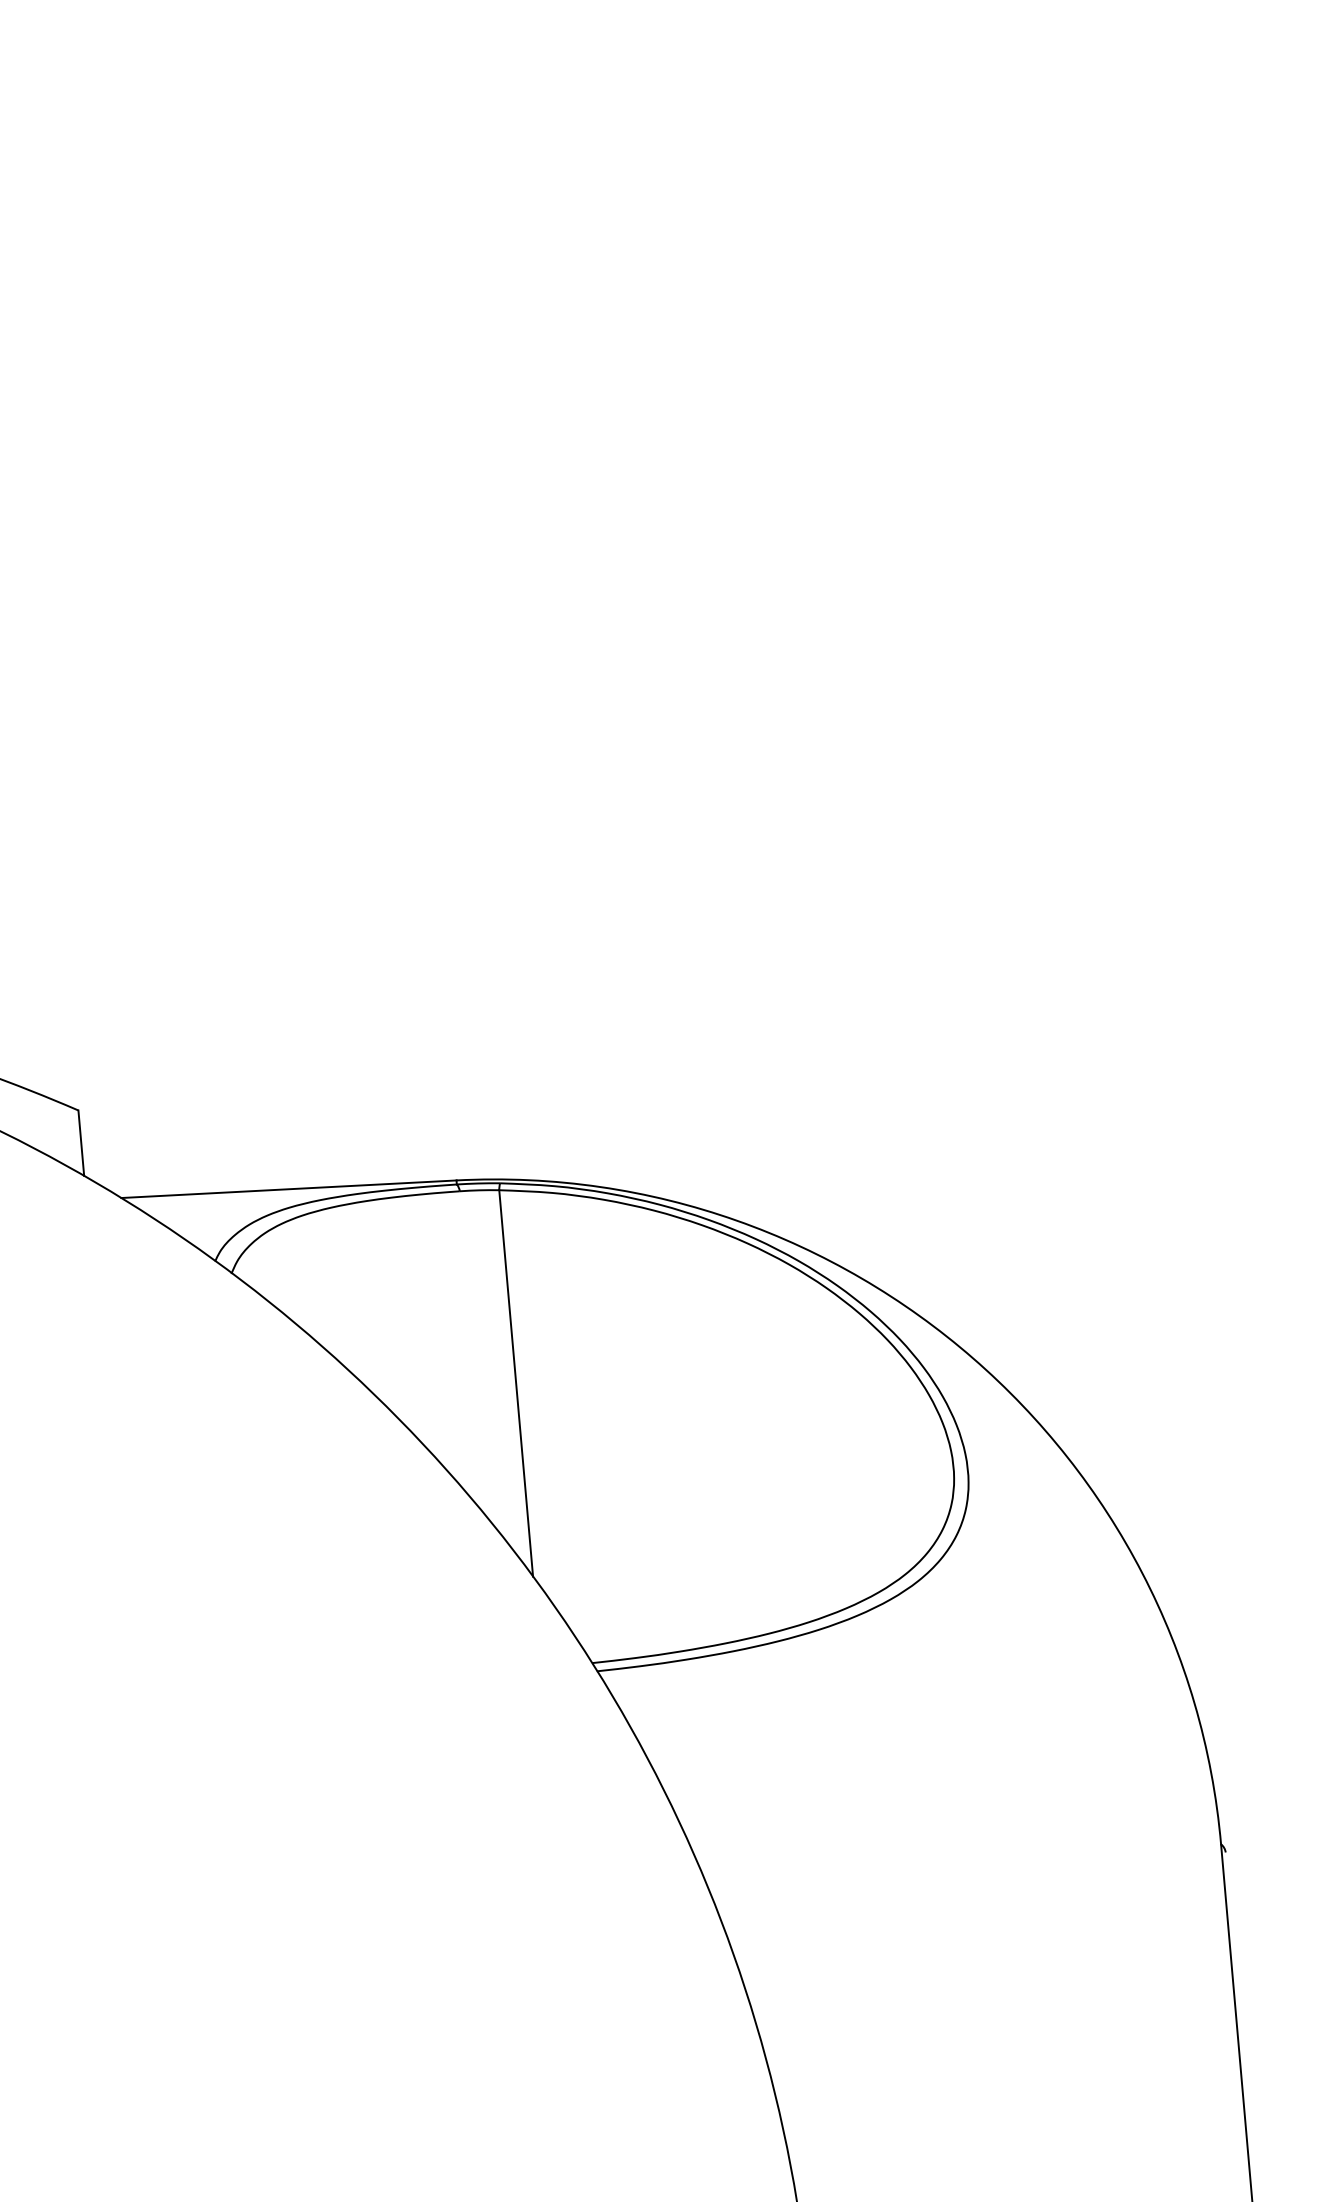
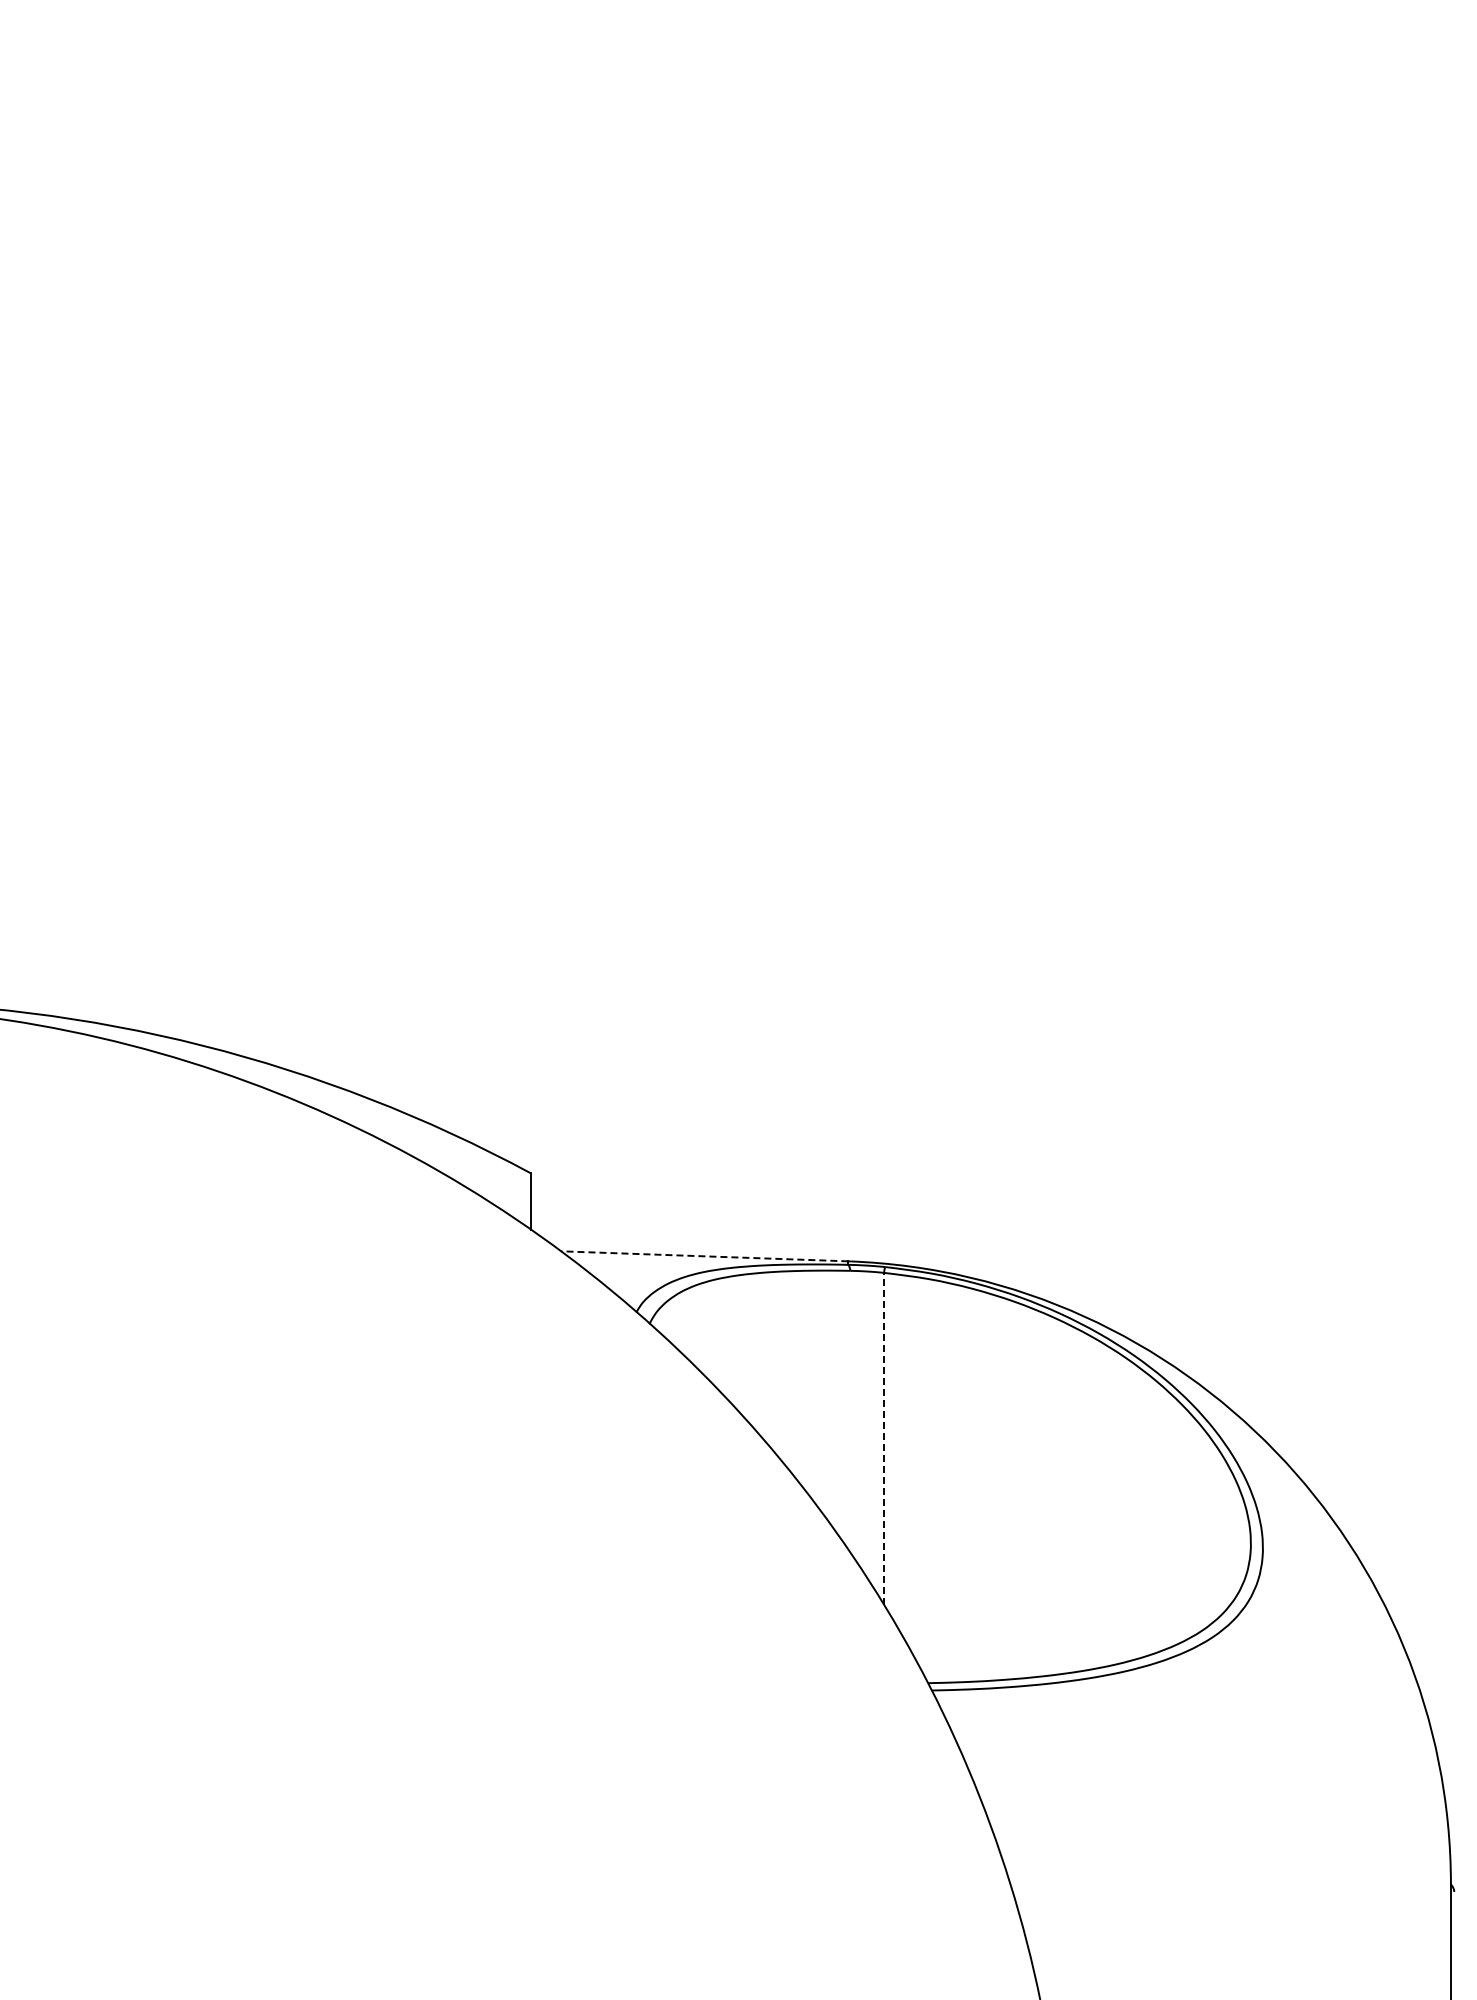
line: (288, 1189) -> (704, 1256), solid -> dashed
line: (516, 1382) -> (884, 1438), solid -> dashed

